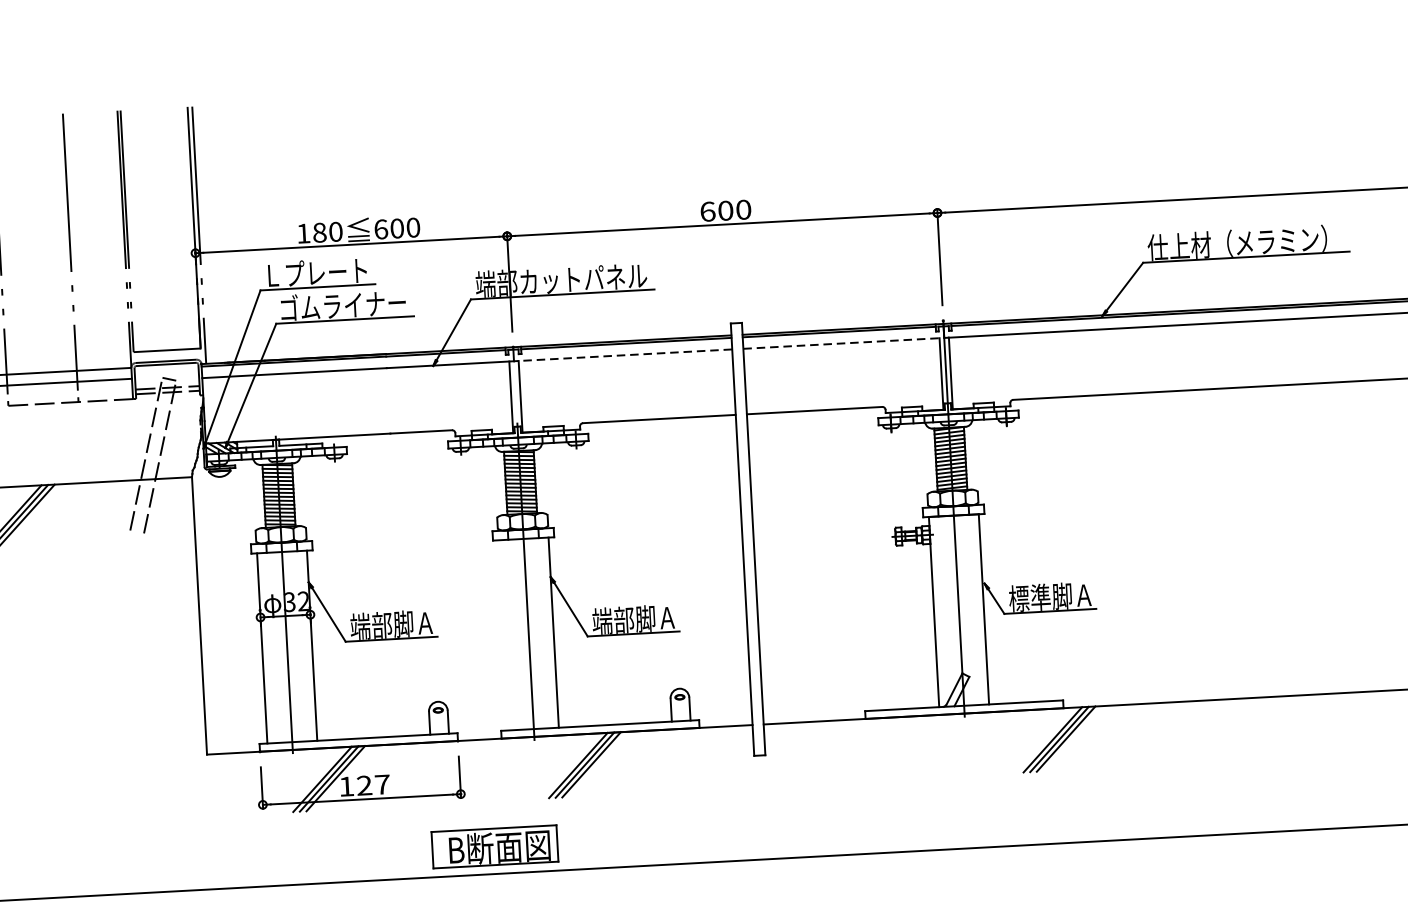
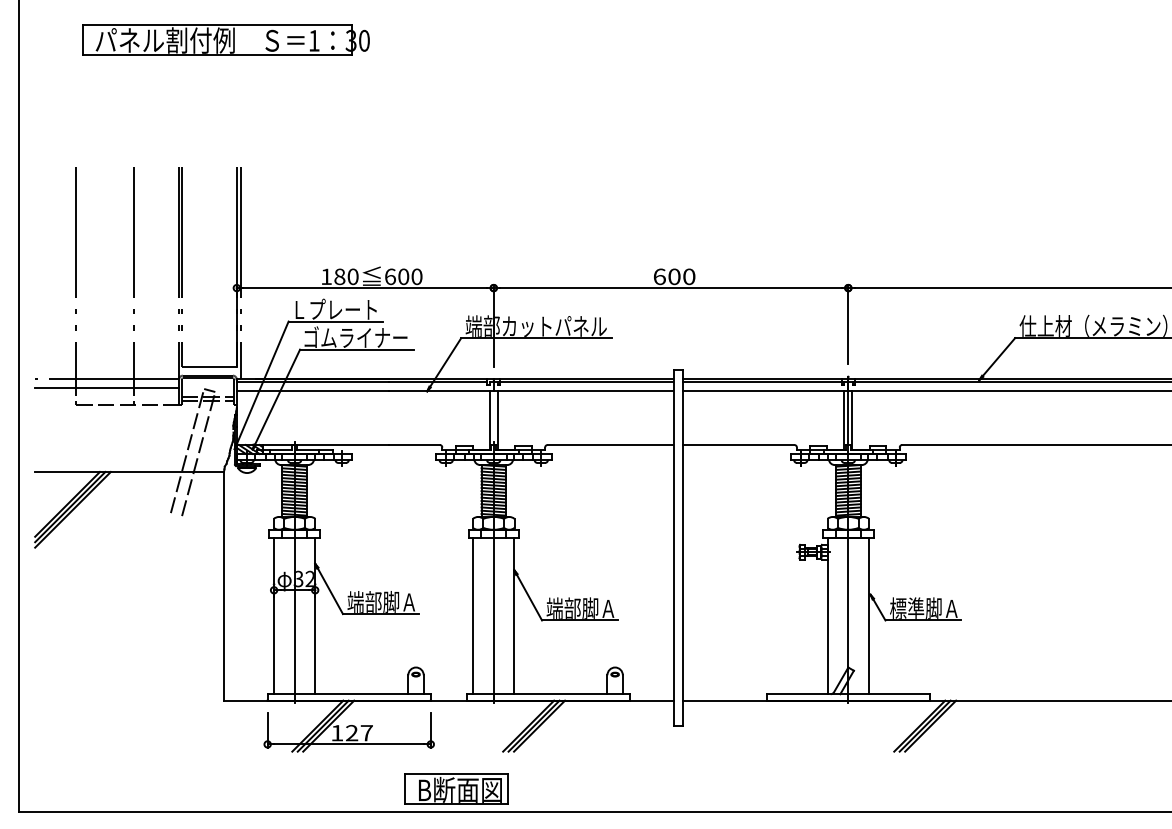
line: (846, 343) -> (767, 391), dashed -> solid
line: (622, 355) -> (583, 391), dashed -> solid
line: (504, 634) -> (473, 615), added

